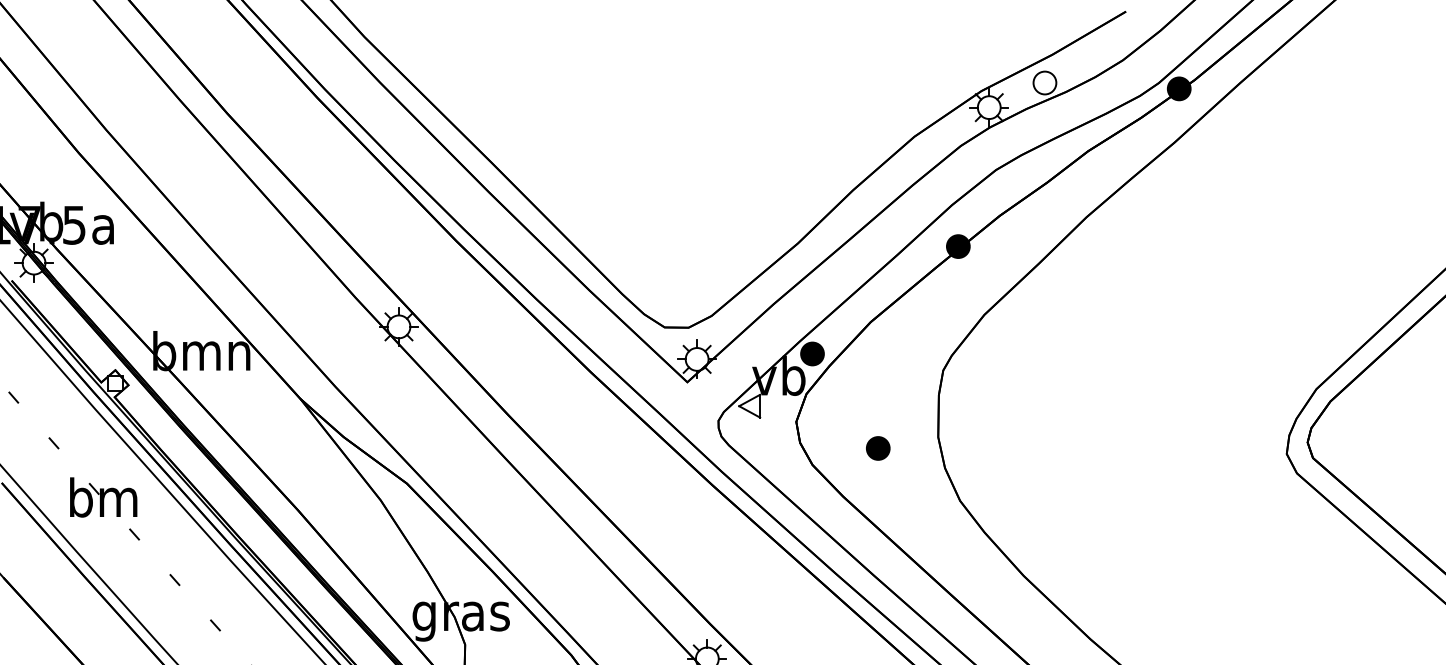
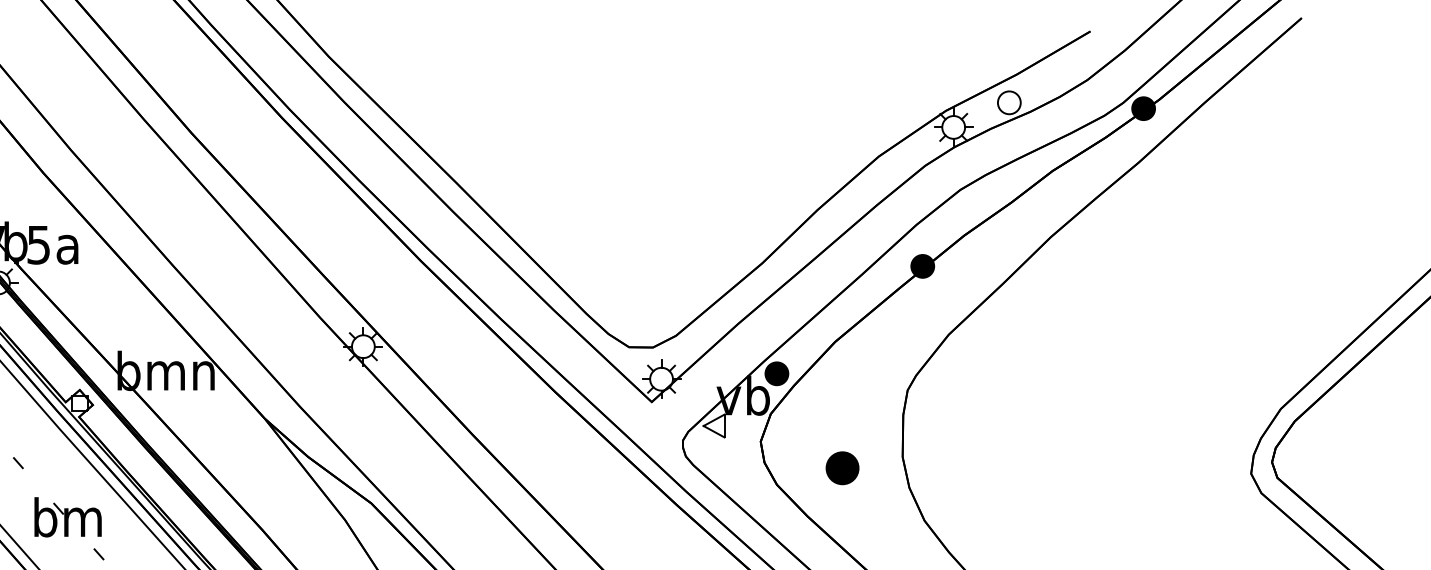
part: (878, 448) -> (842, 468), size x1.4

